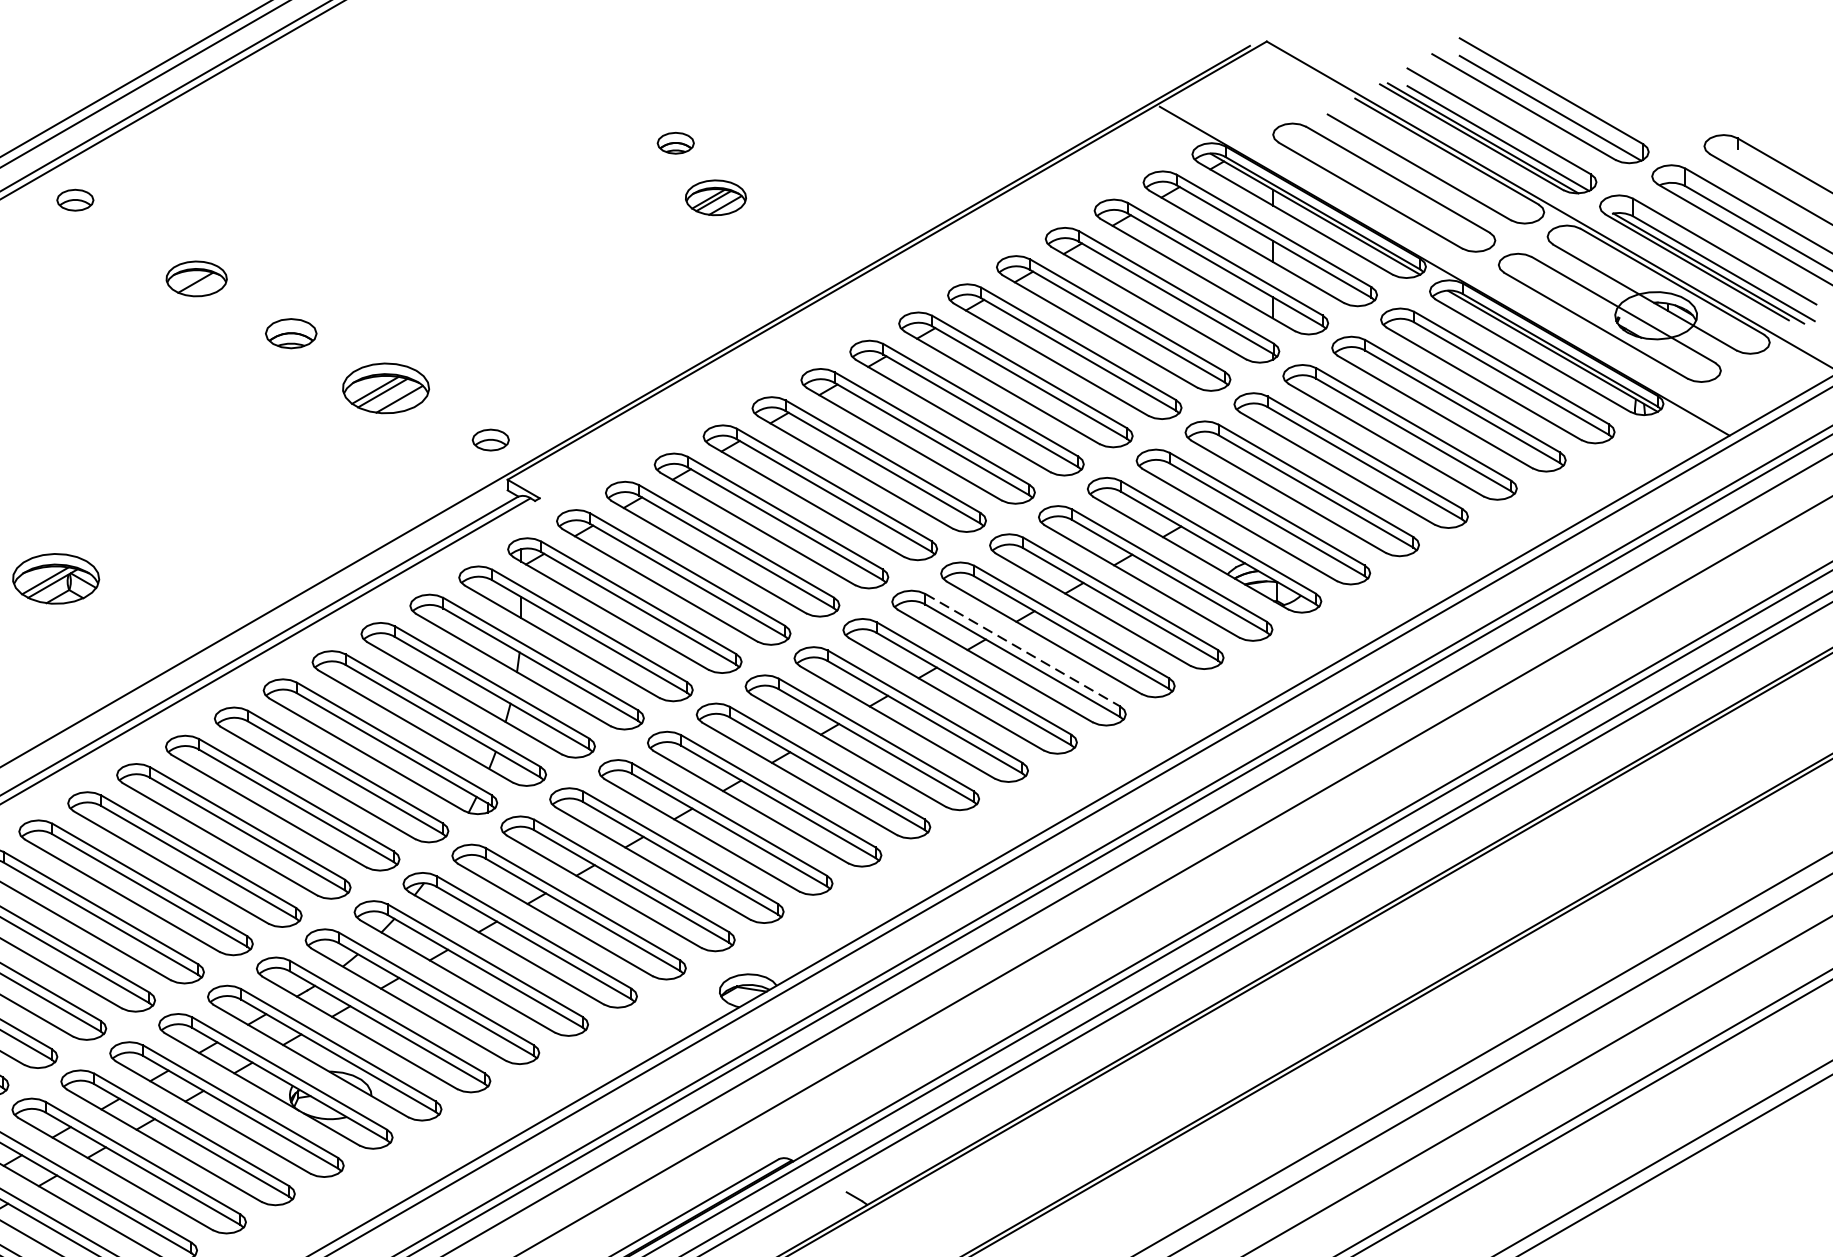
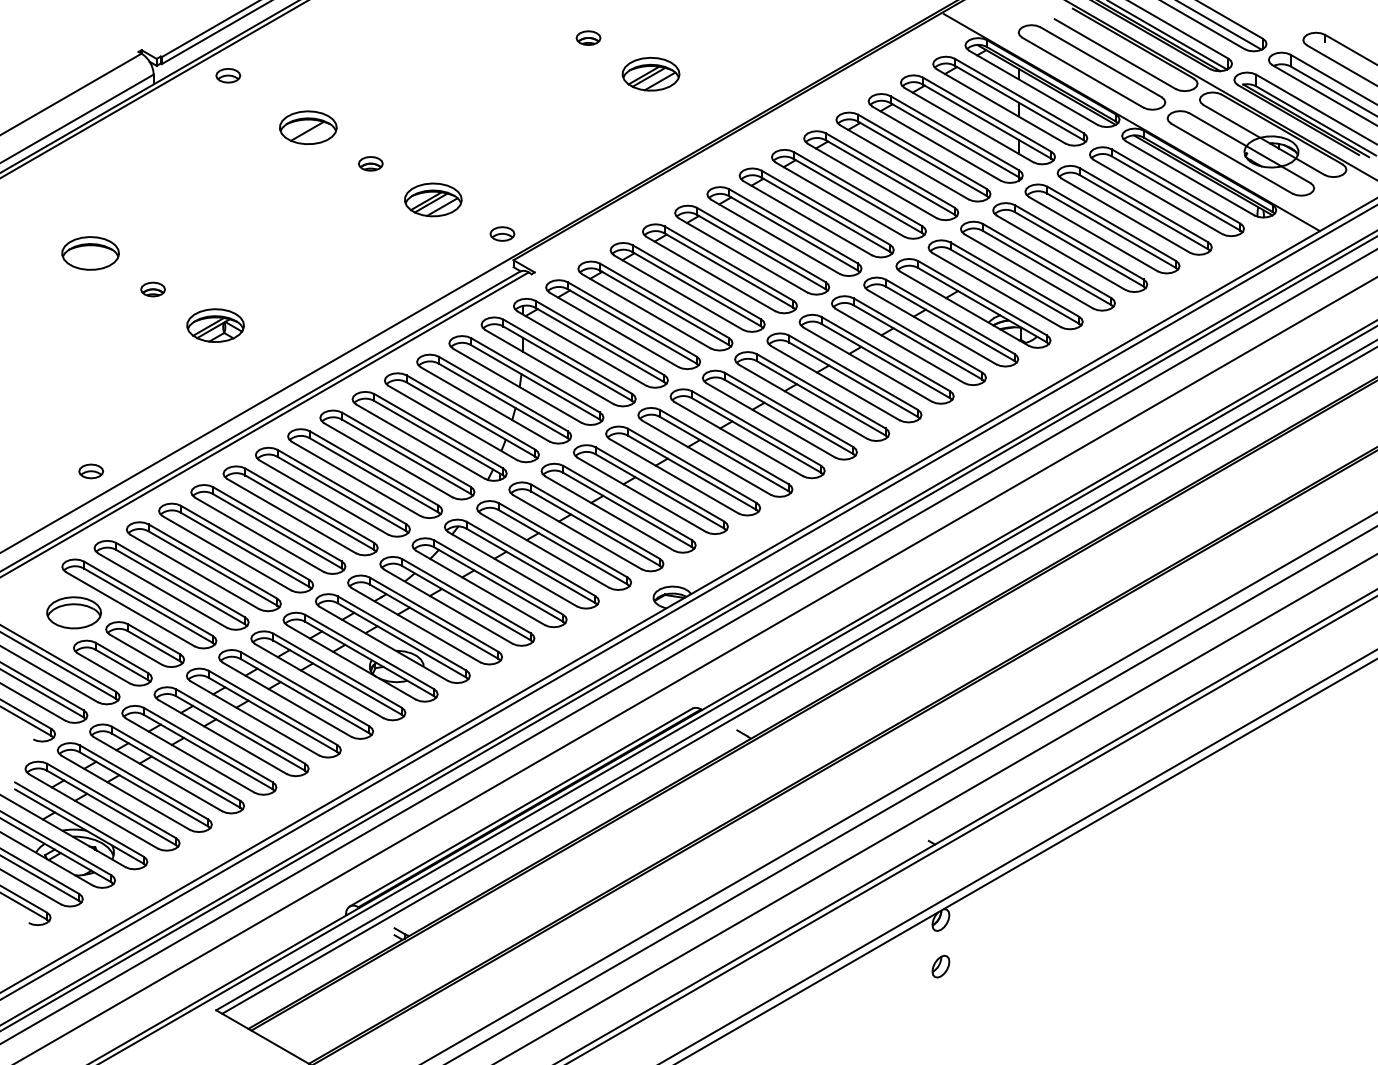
part: (675, 142) -> (588, 37), moved
part: (715, 196) -> (650, 73), size x1.43
part: (196, 278) -> (308, 127), size x1.43
part: (290, 333) -> (370, 163), size x0.71
line: (1022, 649) -> (853, 372), dashed -> solid

